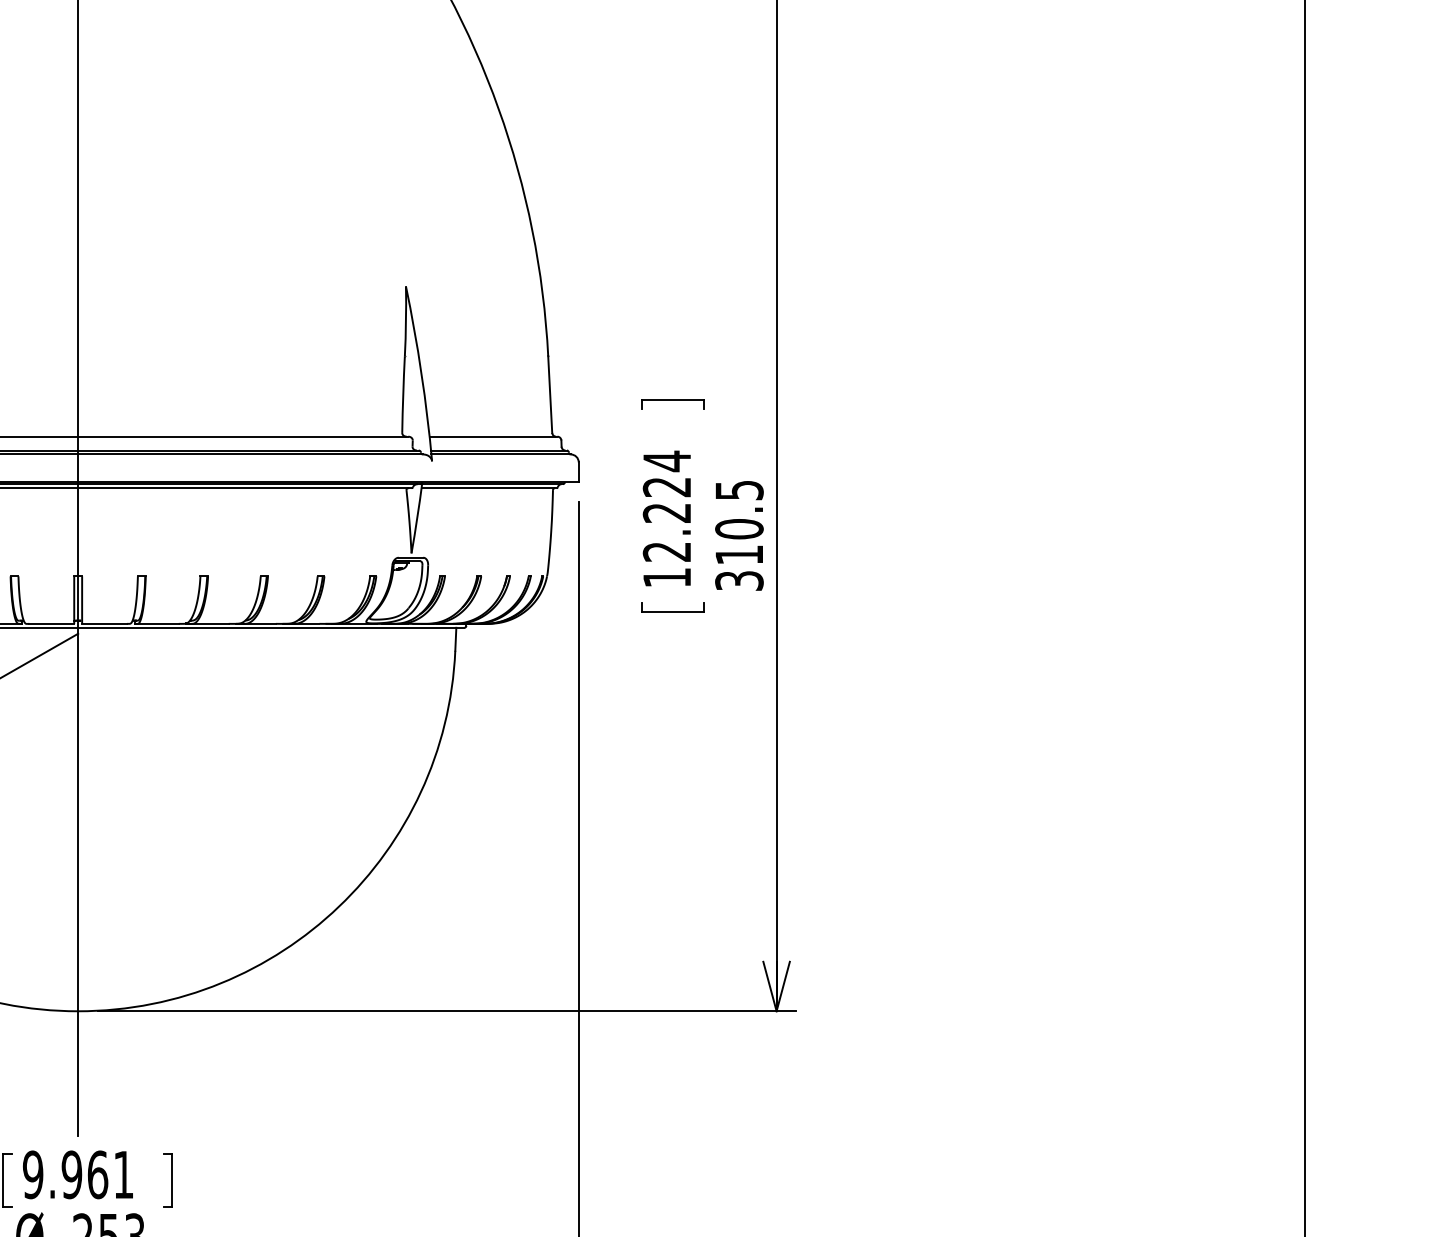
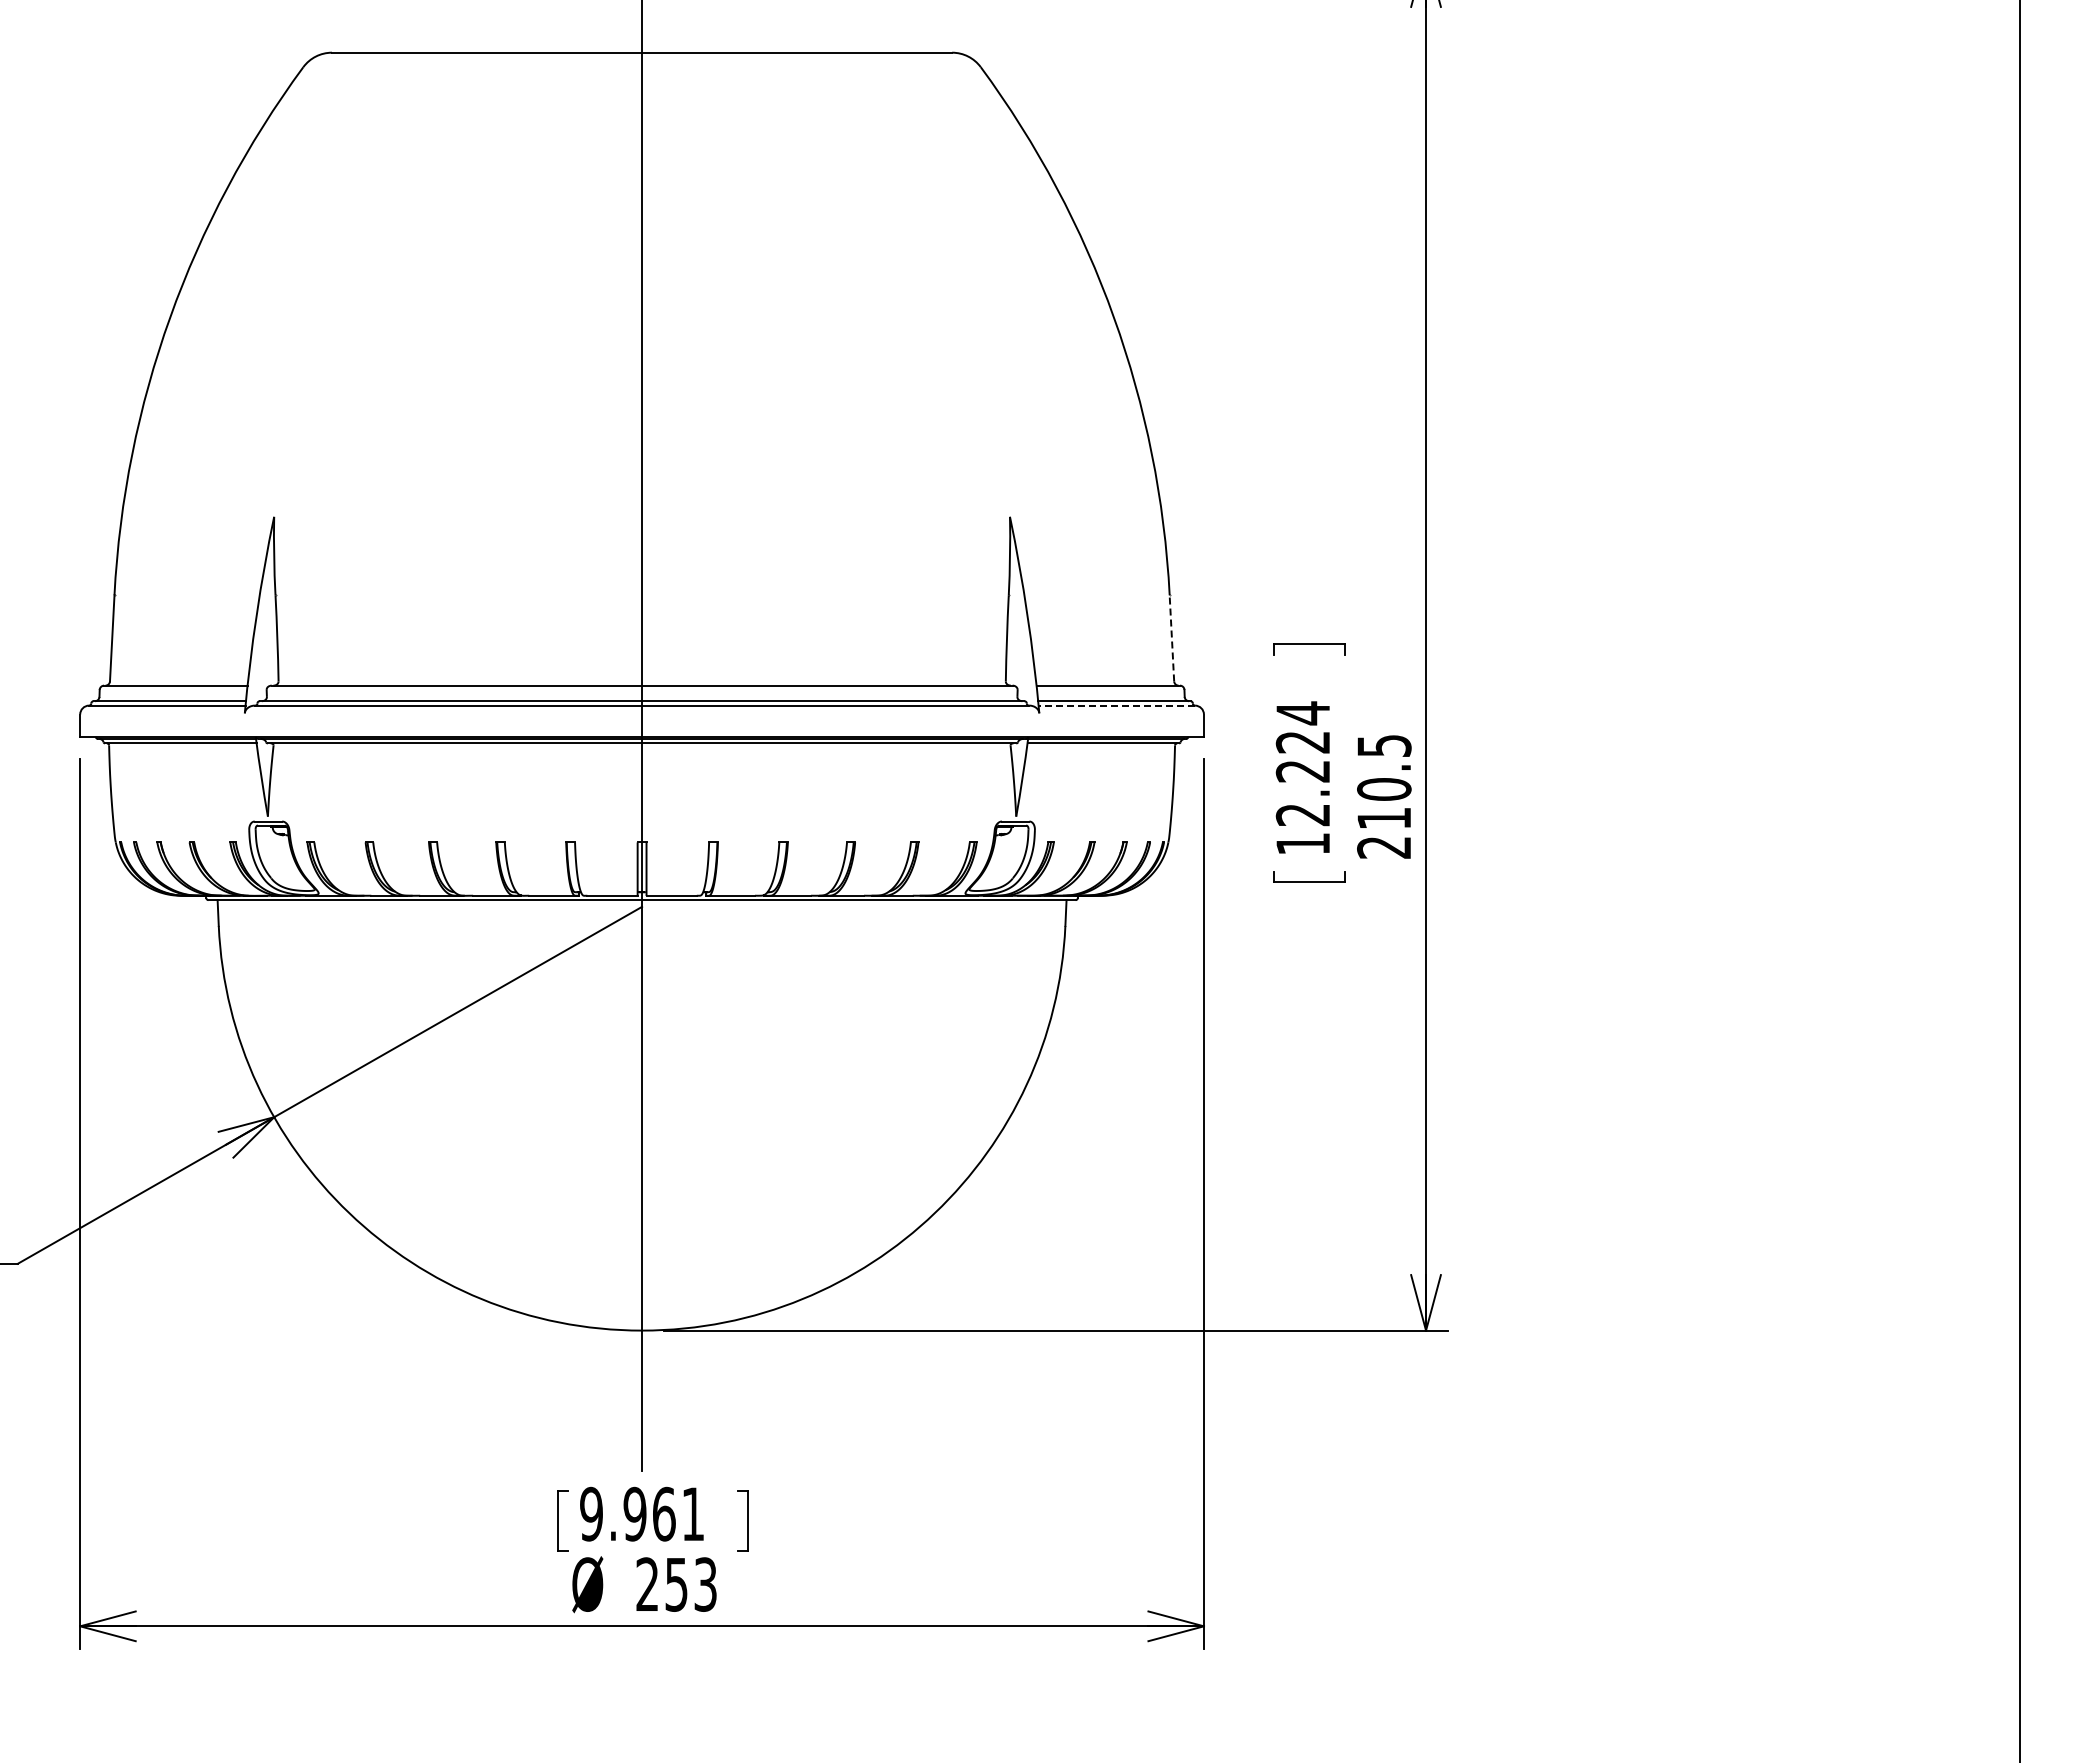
line: (549, 393) -> (1171, 637), solid -> dashed
line: (500, 454) -> (1116, 705), solid -> dashed
text: (739, 580) -> (1384, 847), 310.5 -> 210.5

